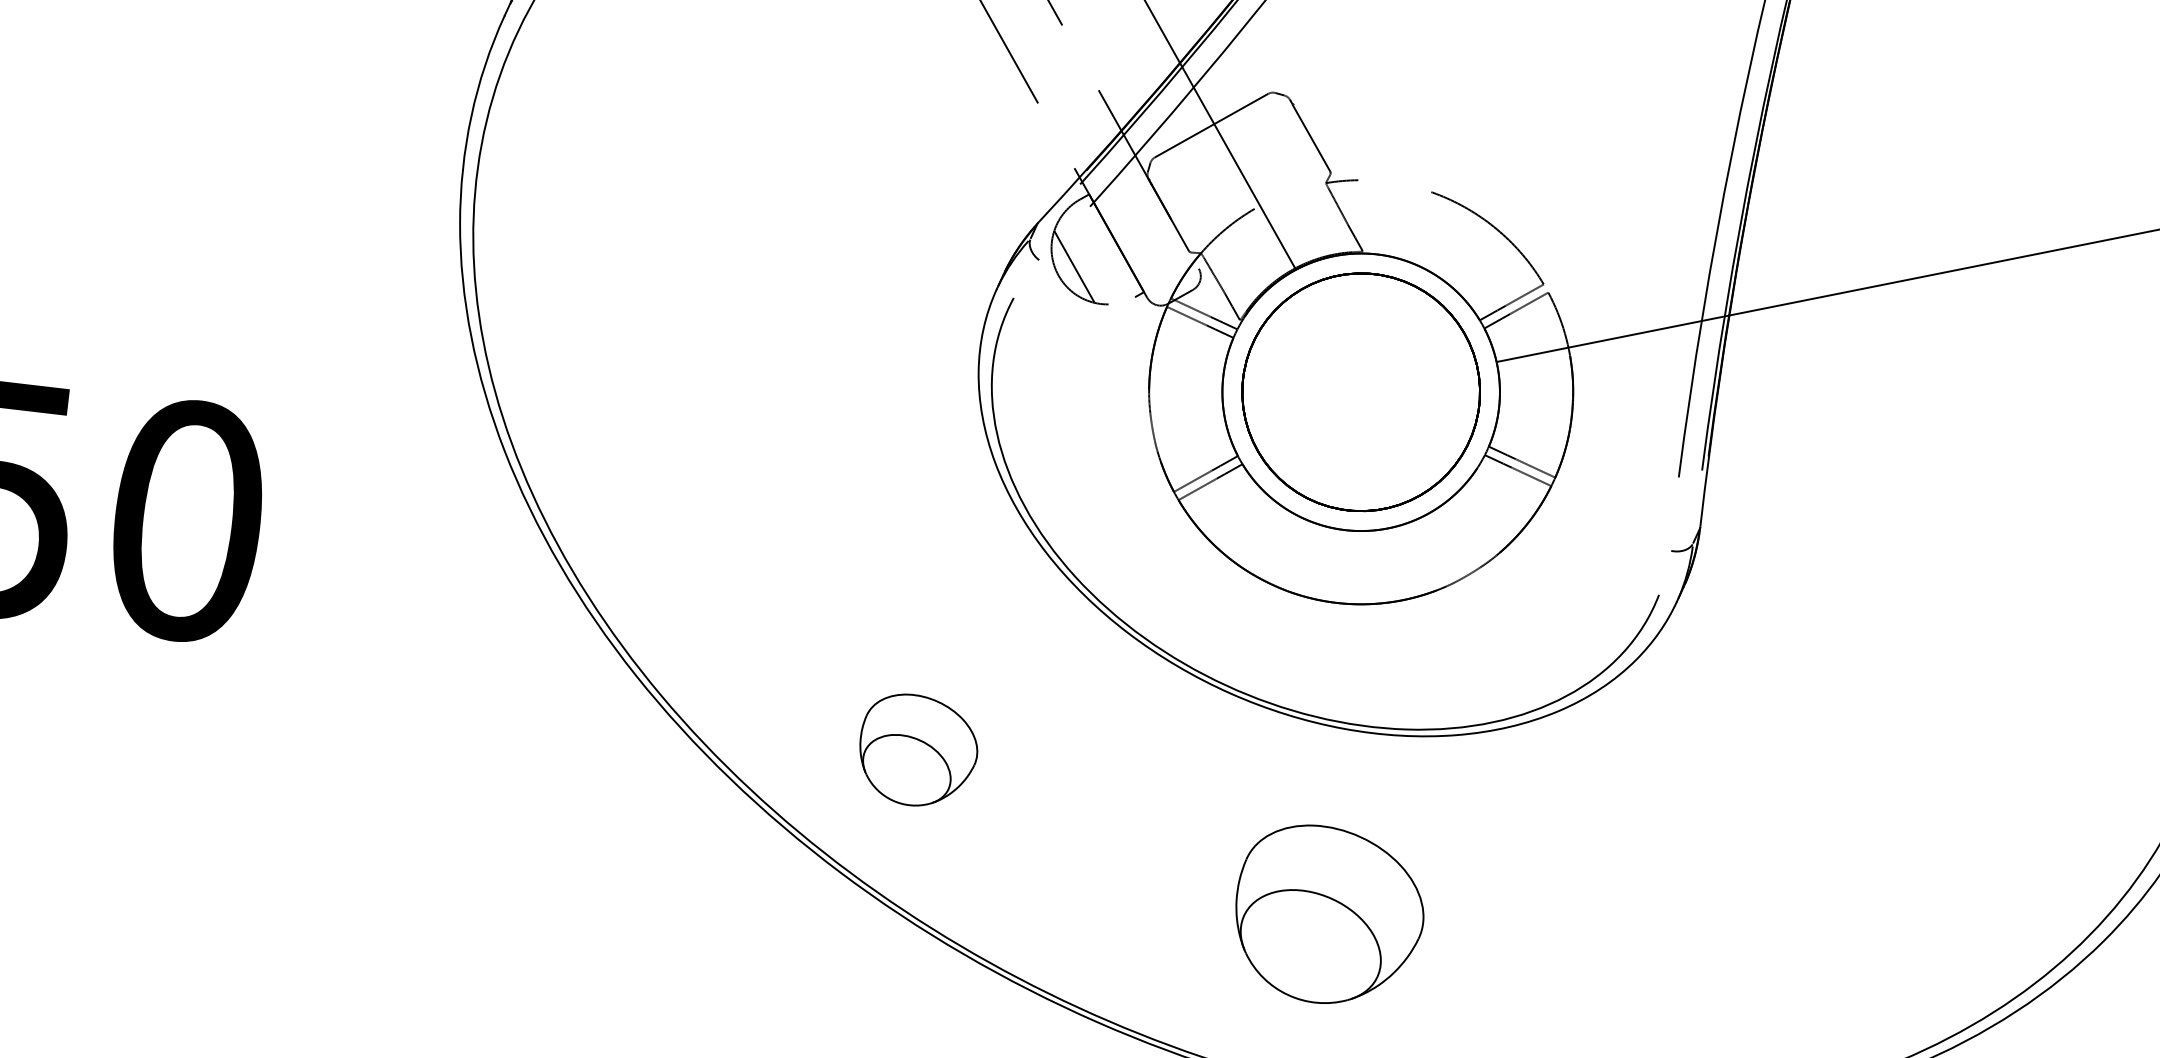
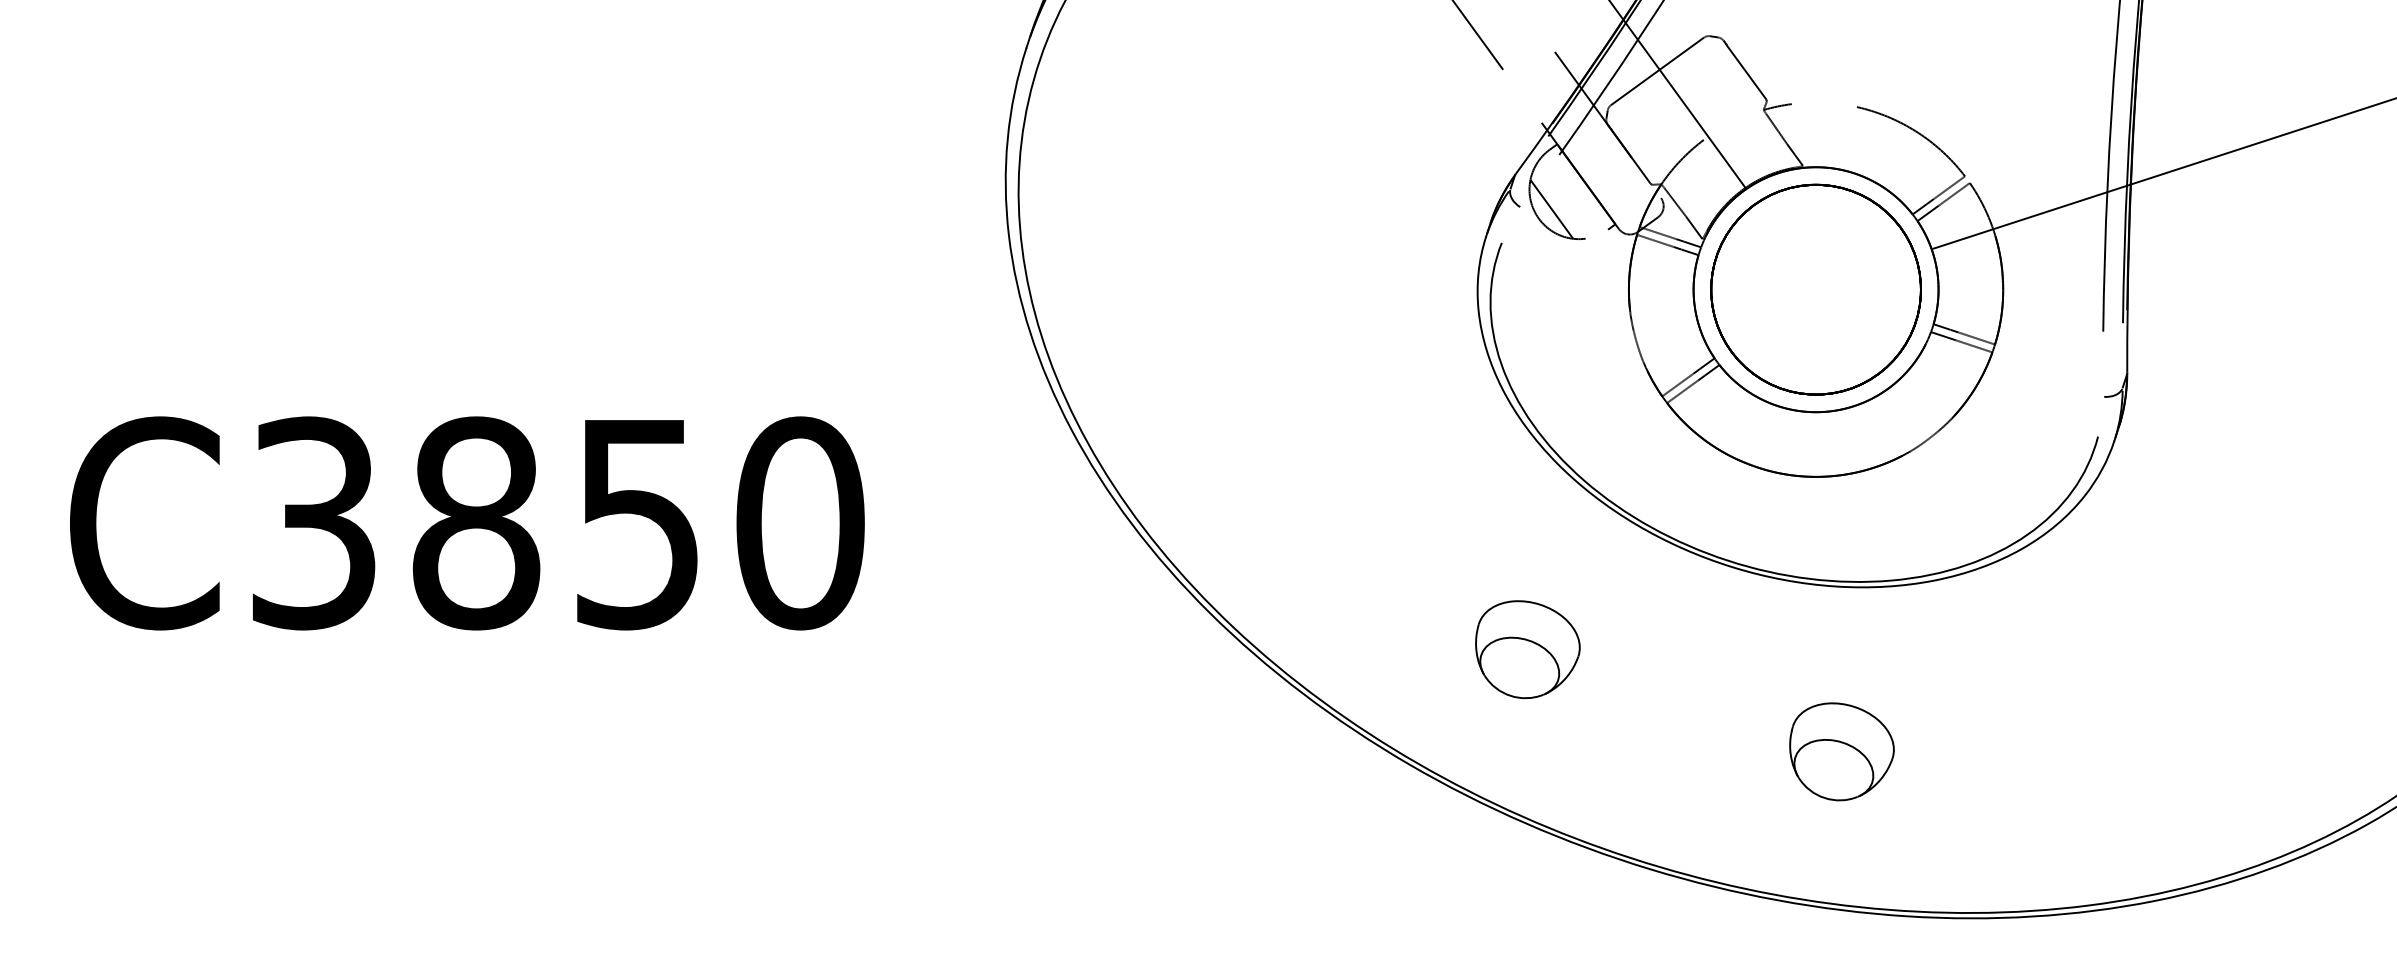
part: (918, 750) -> (1527, 649), moved
part: (1328, 915) -> (1841, 751), size x0.62

